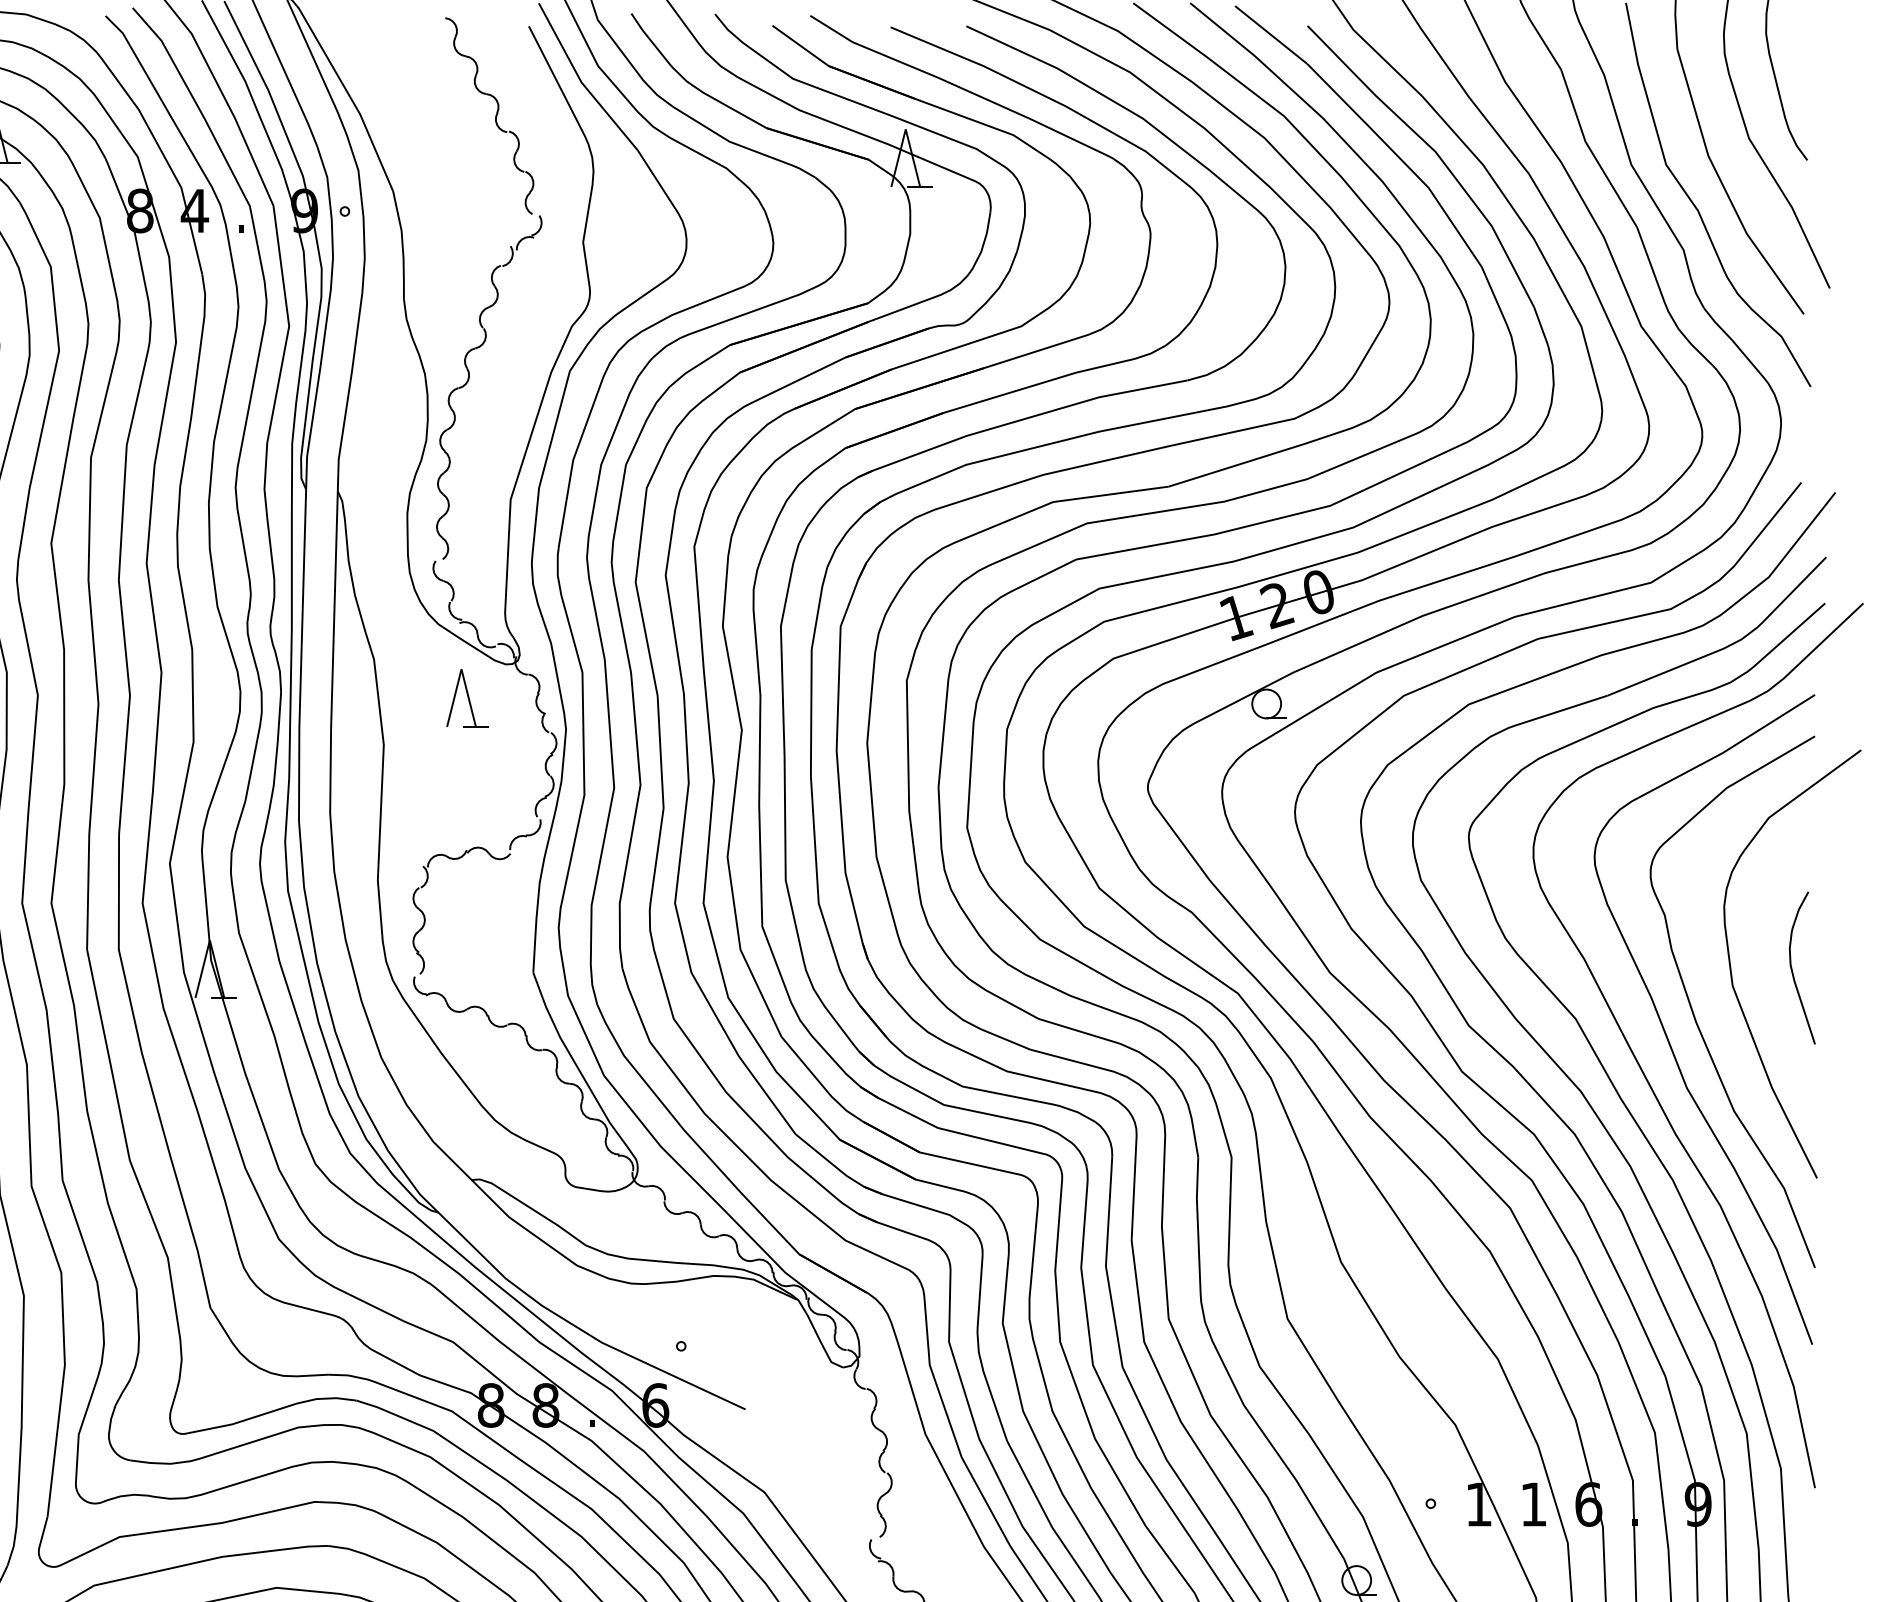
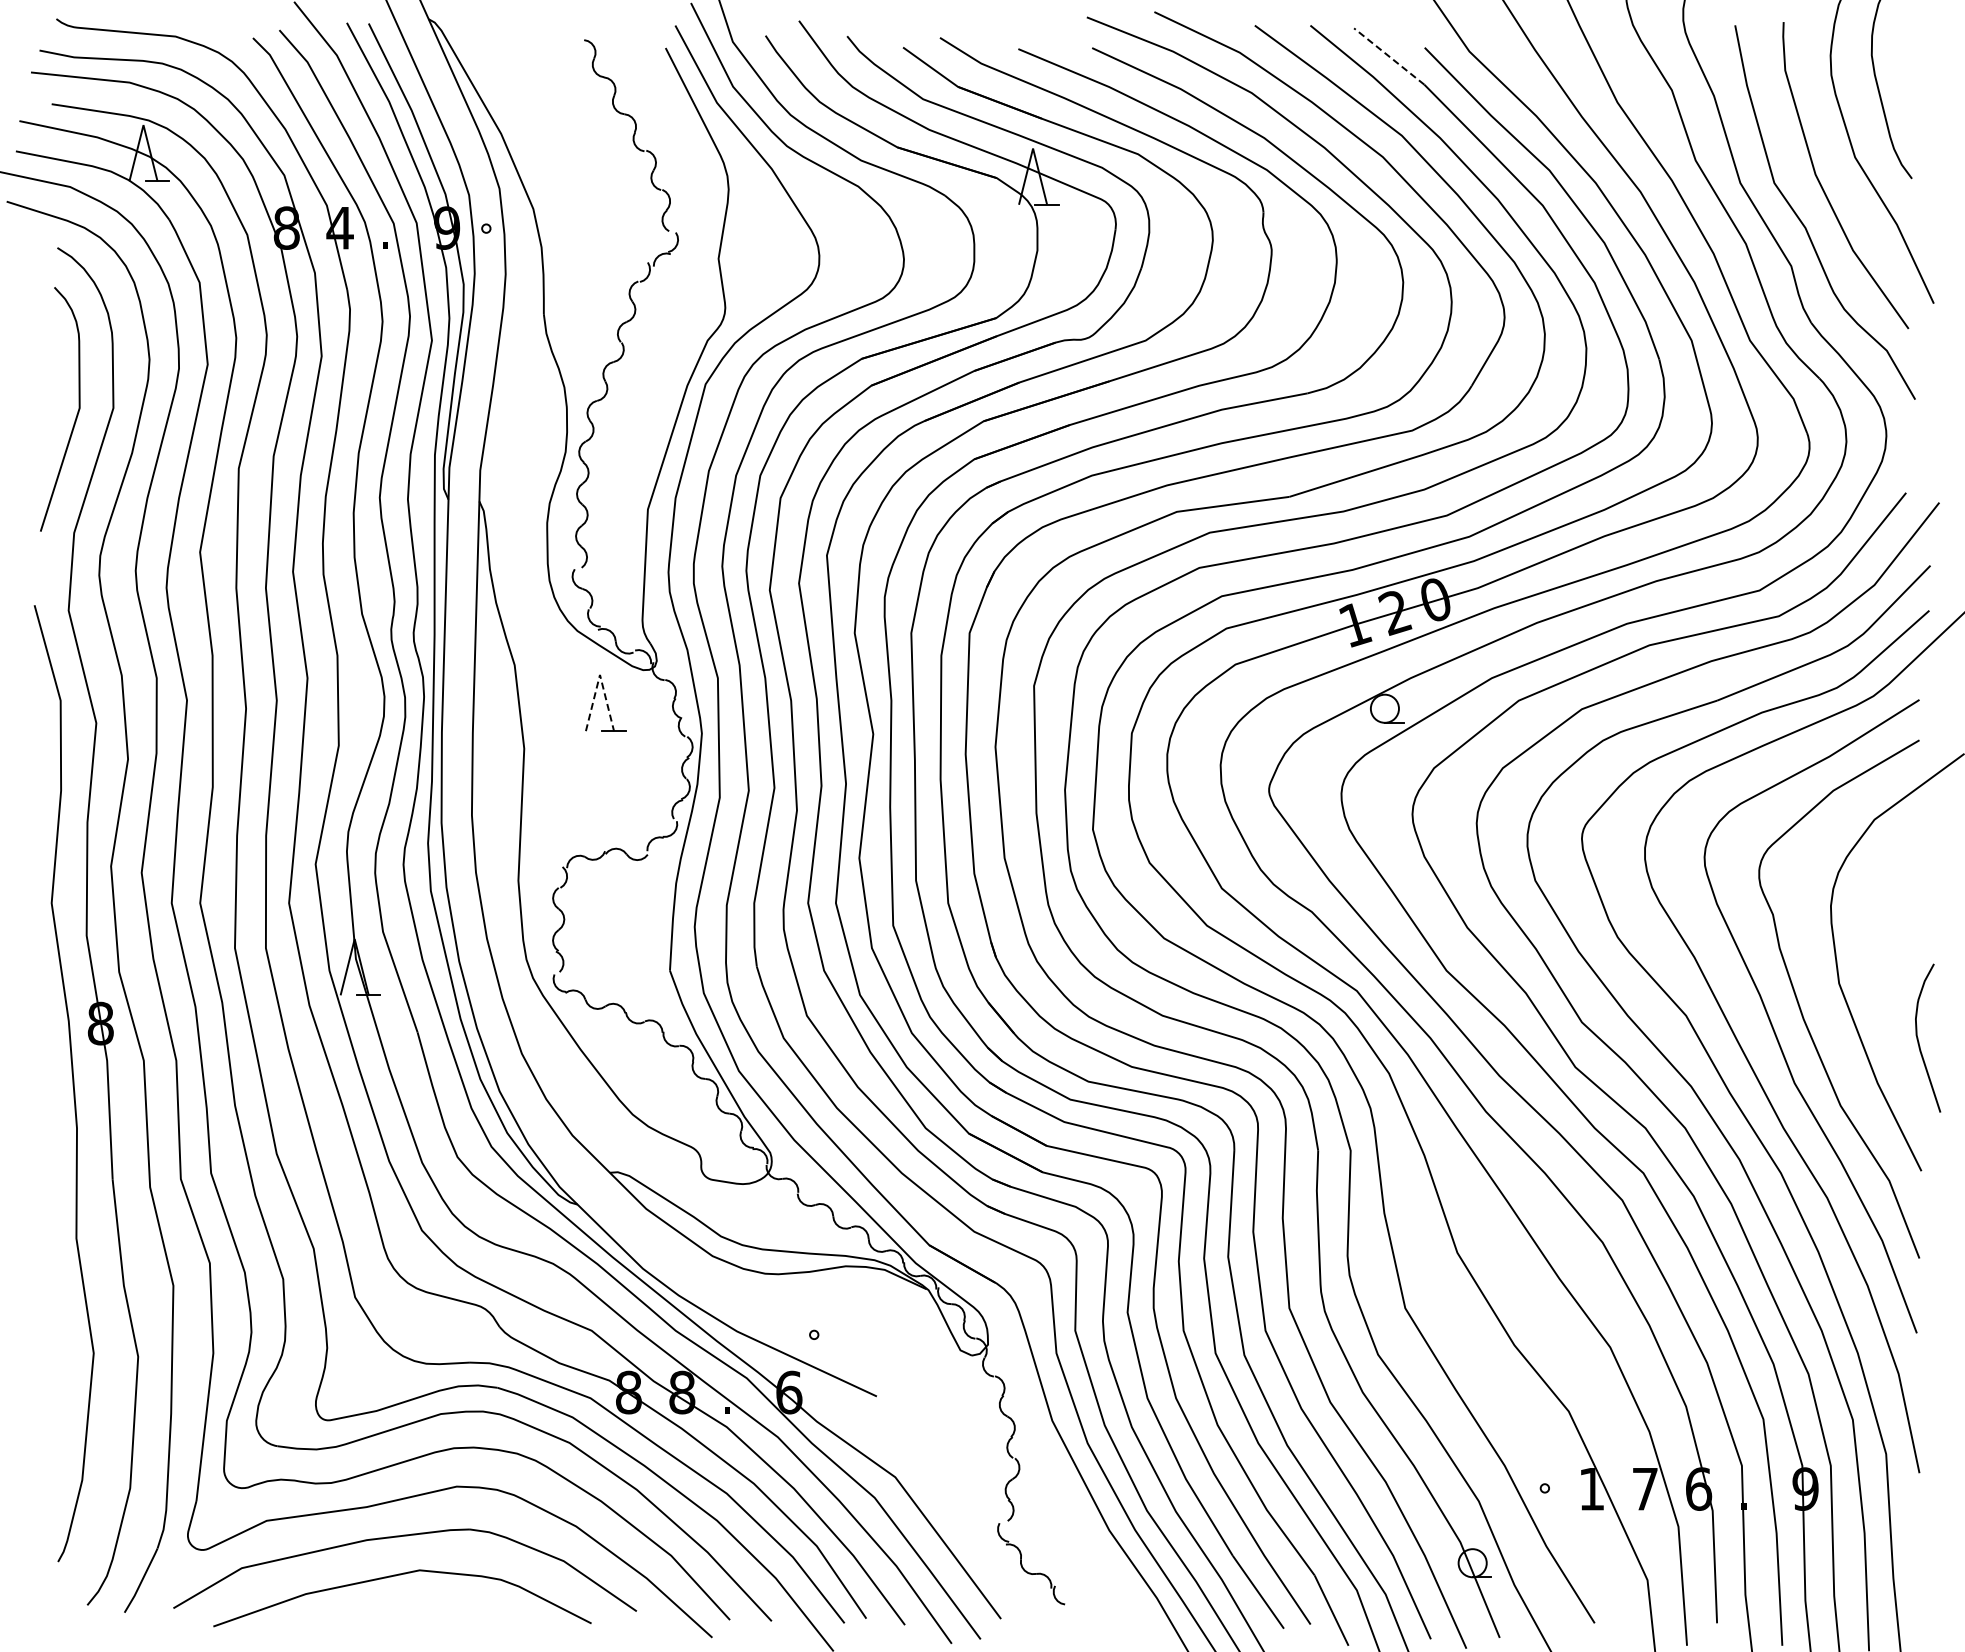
line: (1270, 34) -> (1388, 56), solid -> dashed
line: (461, 668) -> (599, 674), solid -> dashed
curve: (1793, 971) -> (1919, 1041), moved
text: (1533, 1504) -> (1645, 1489), 1 -> 7

